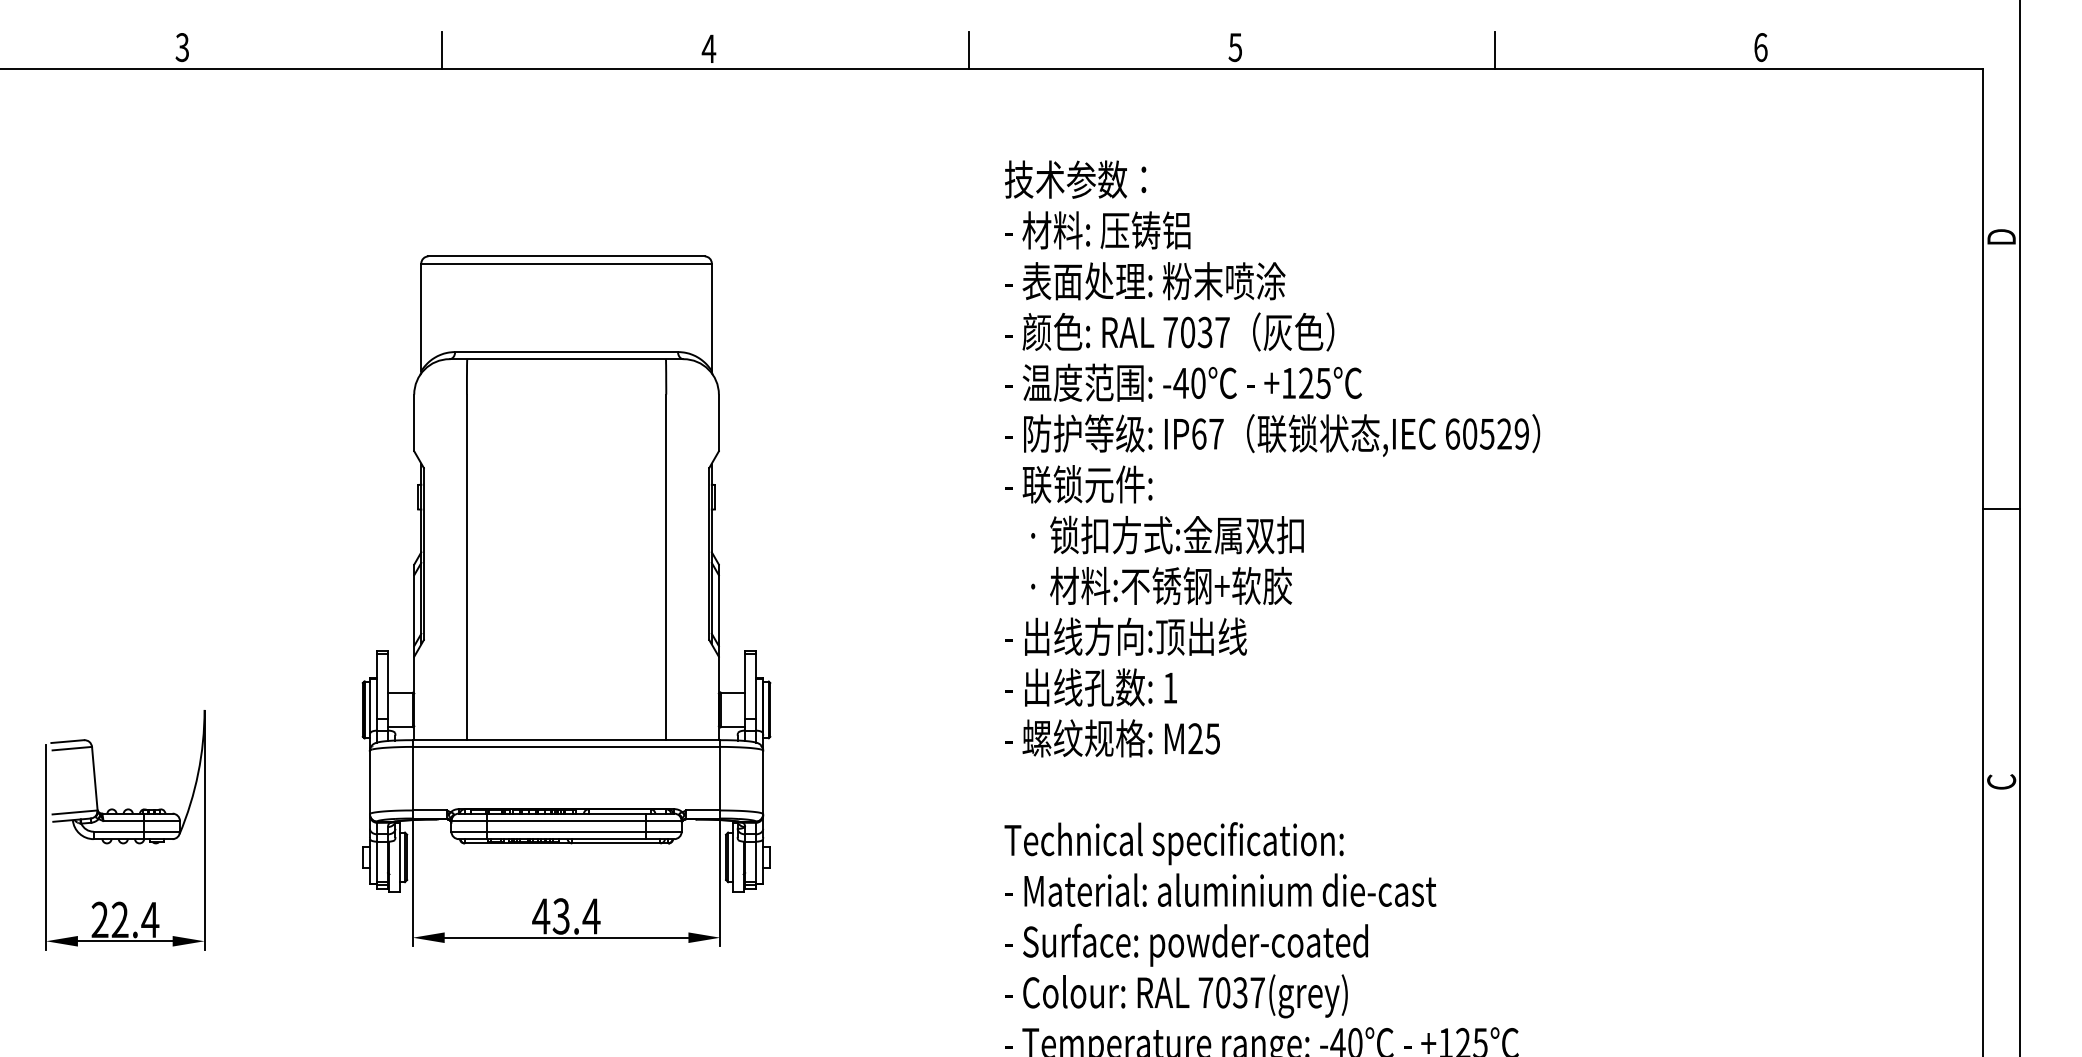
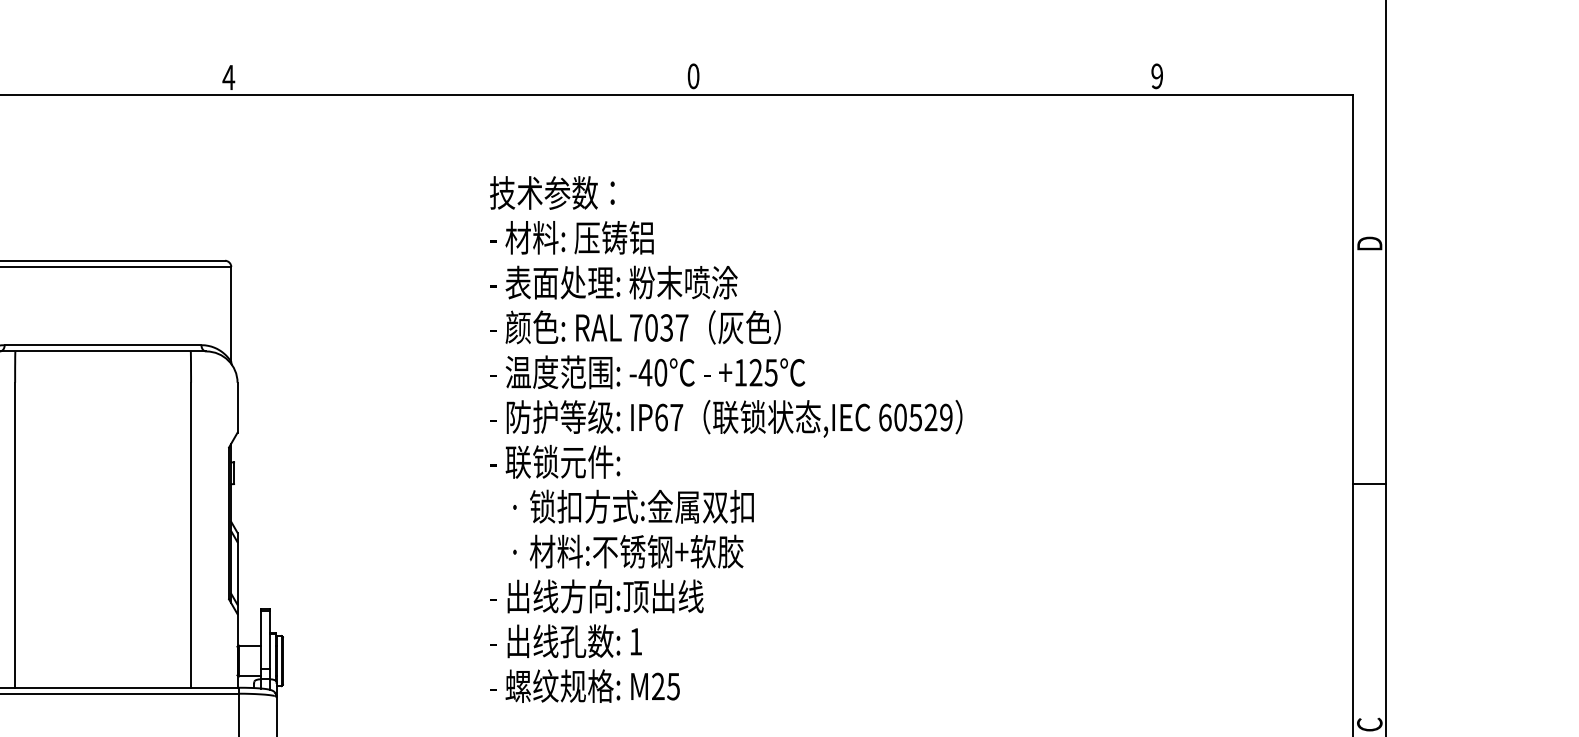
text: (1235, 47) -> (693, 76), 5 -> 0
text: (1760, 47) -> (1156, 76), 6 -> 9
line: (968, 49) -> (457, 78), removed
line: (1495, 49) -> (923, 78), removed

